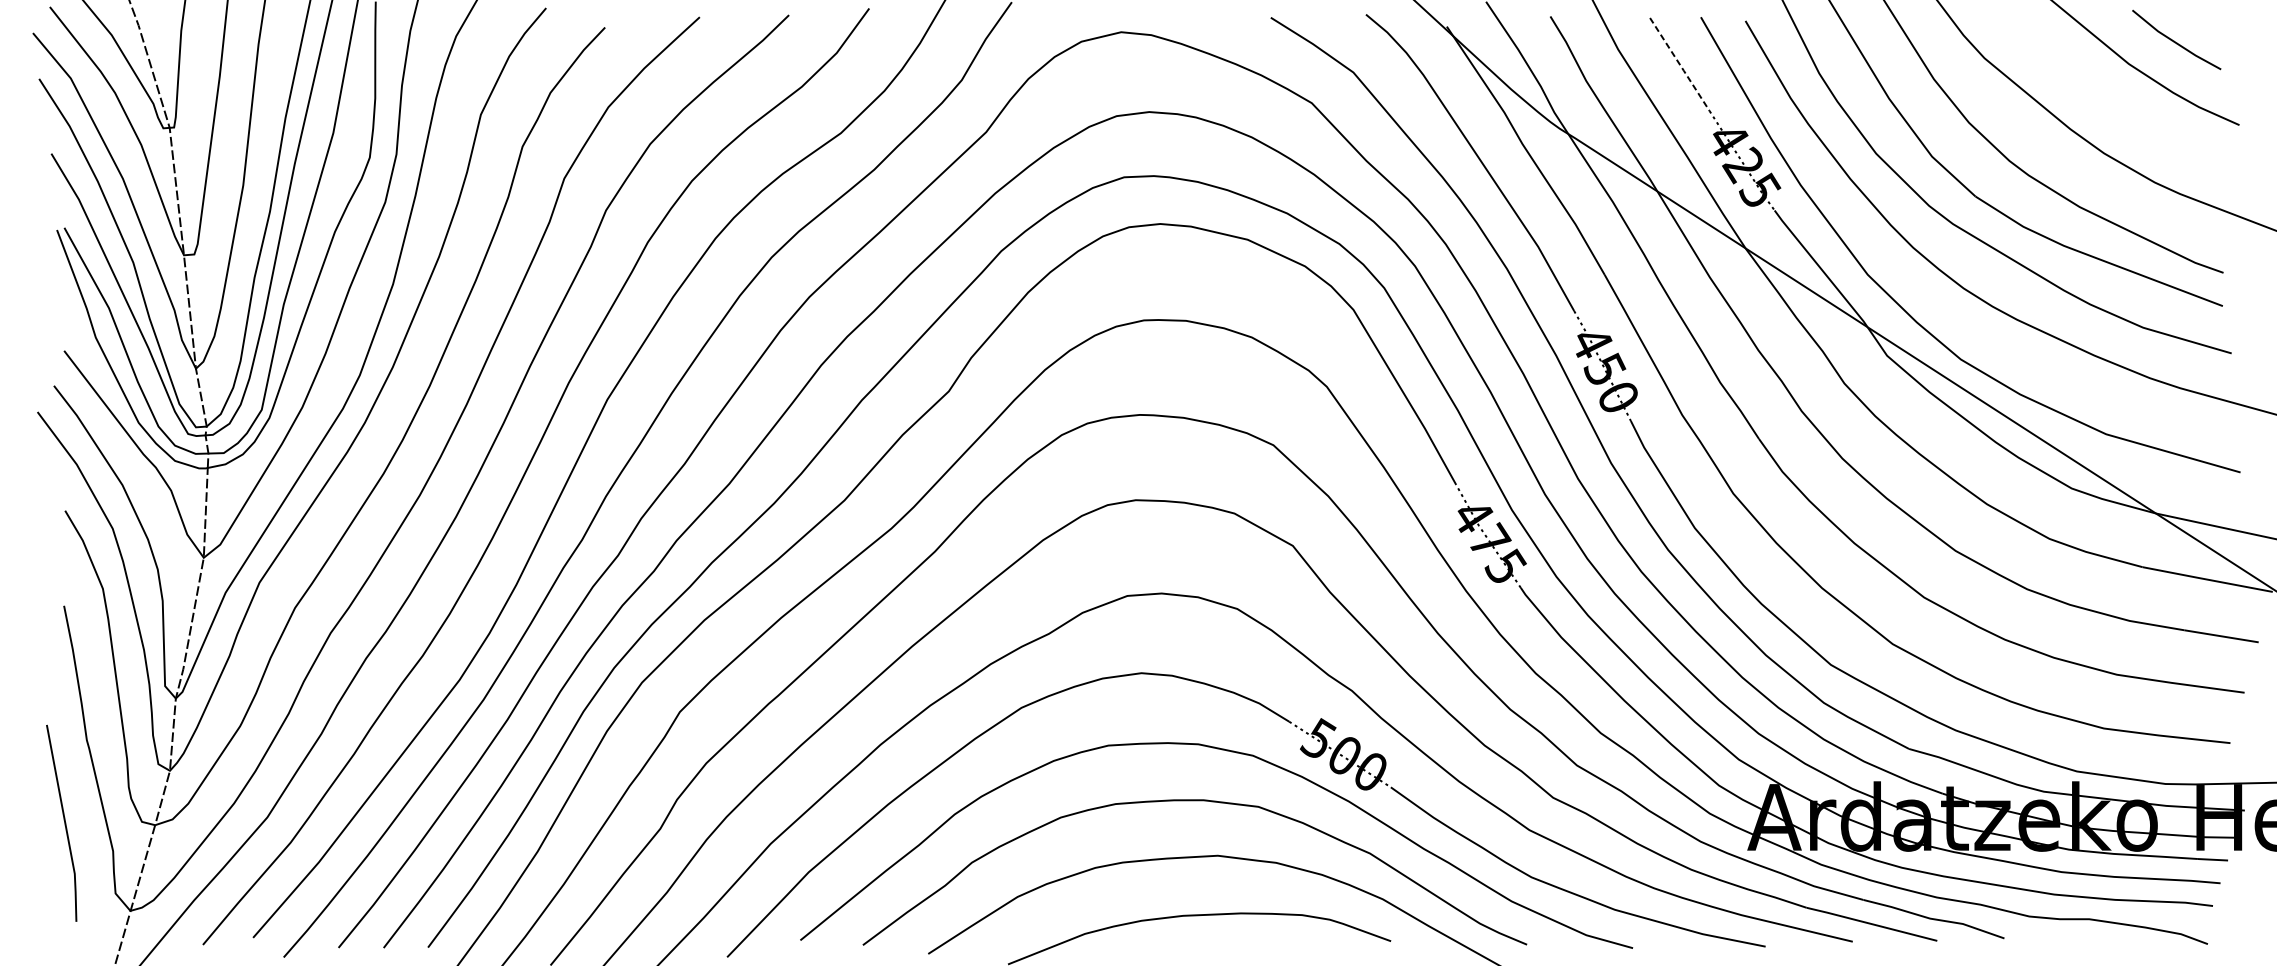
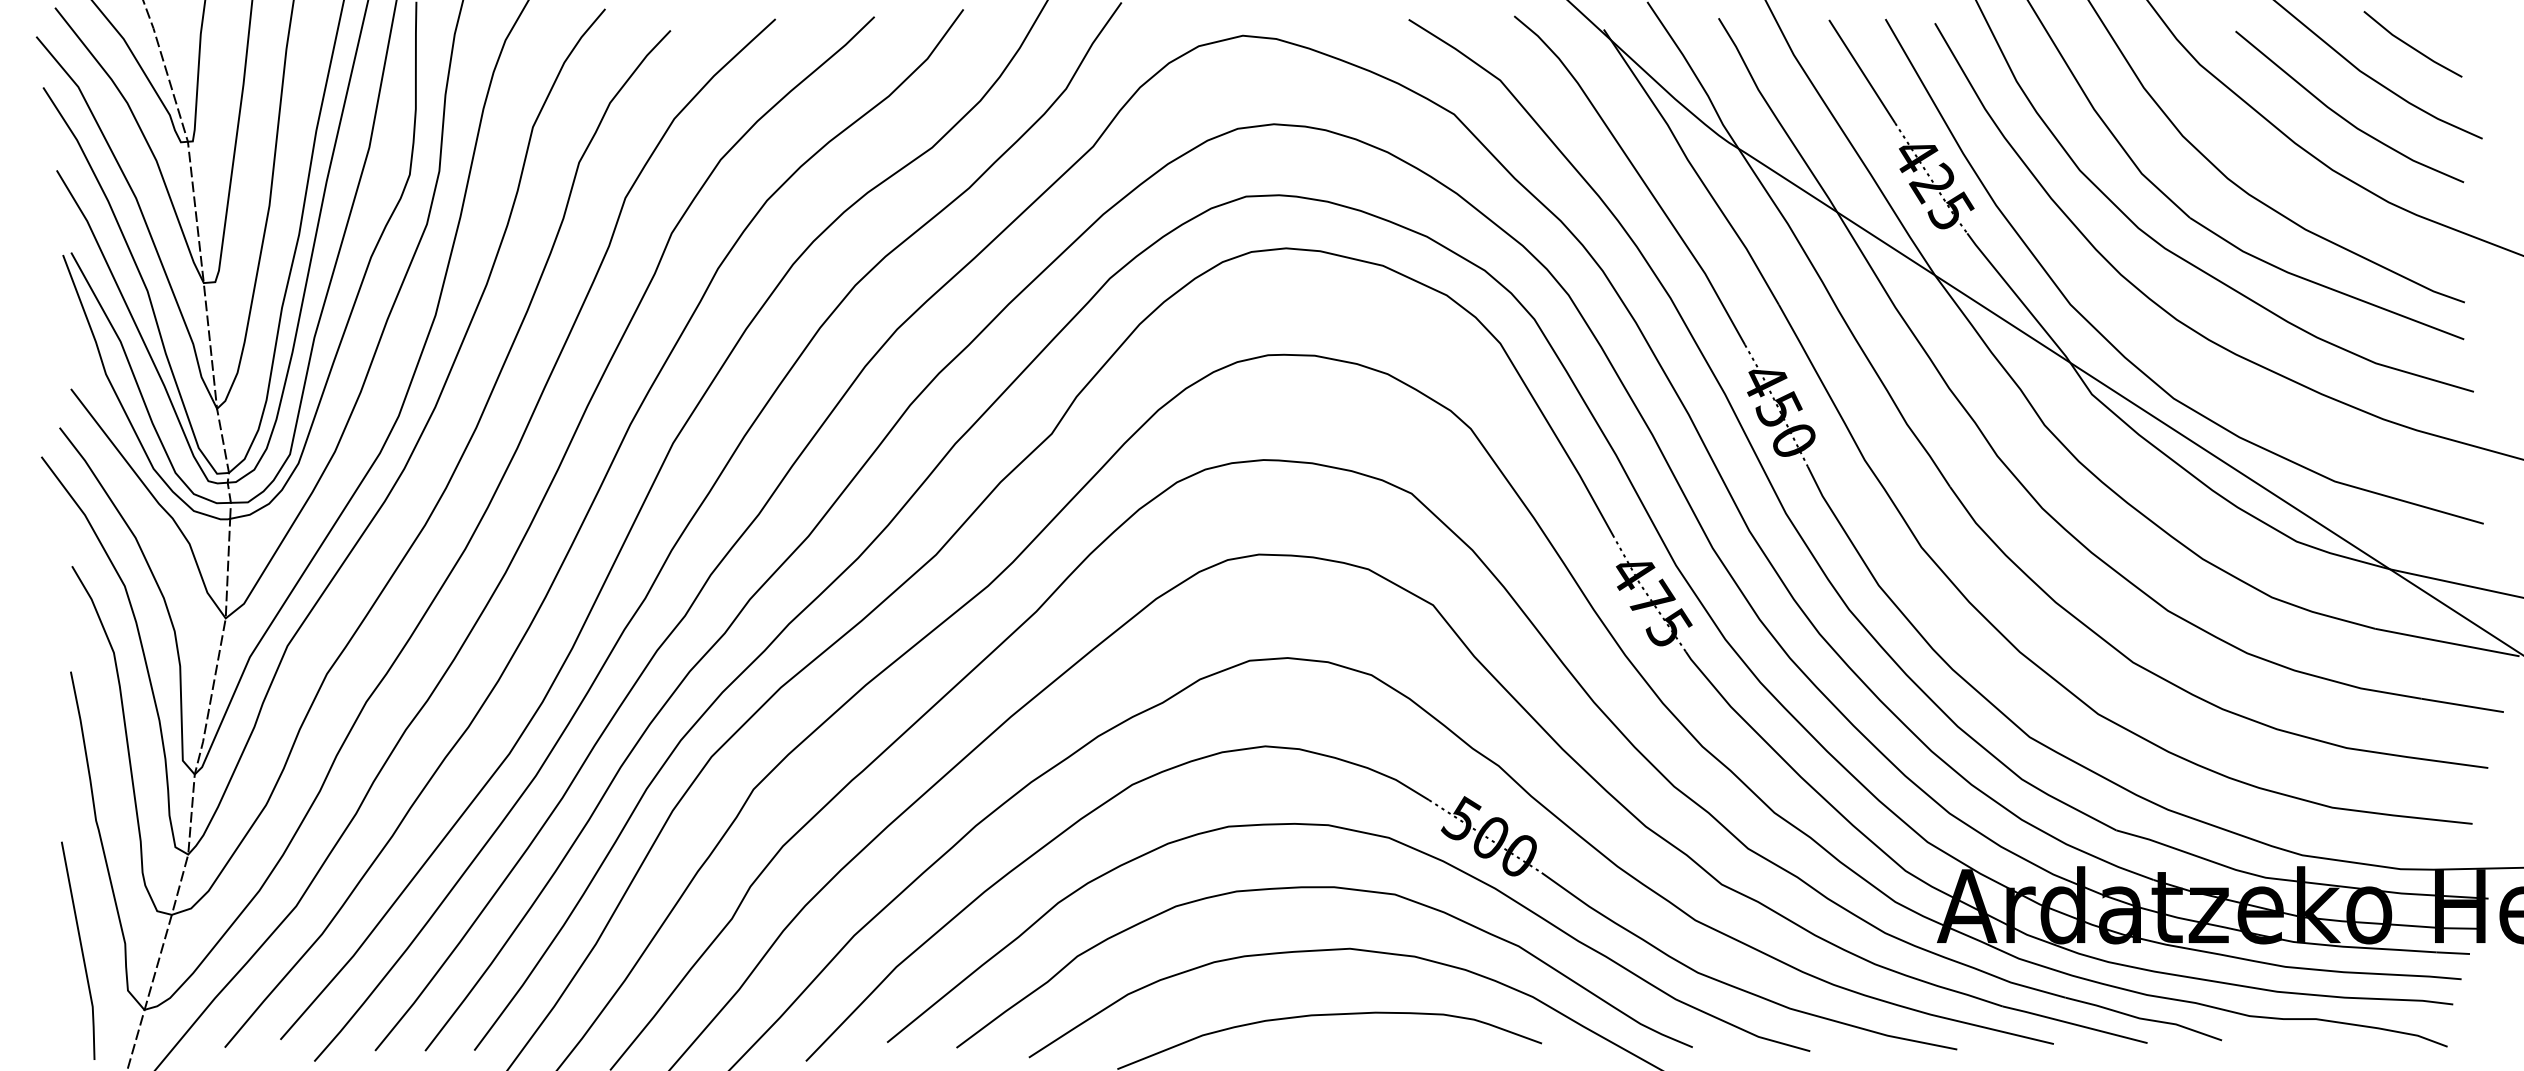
line: (1680, 64) -> (1862, 71), dashed -> solid
curve: (2112, 104) -> (2341, 115), added
line: (63, 821) -> (80, 948), moved

